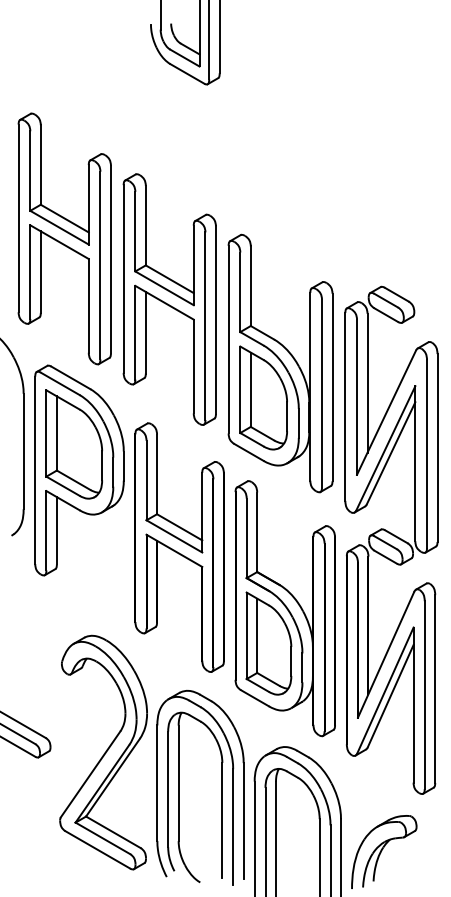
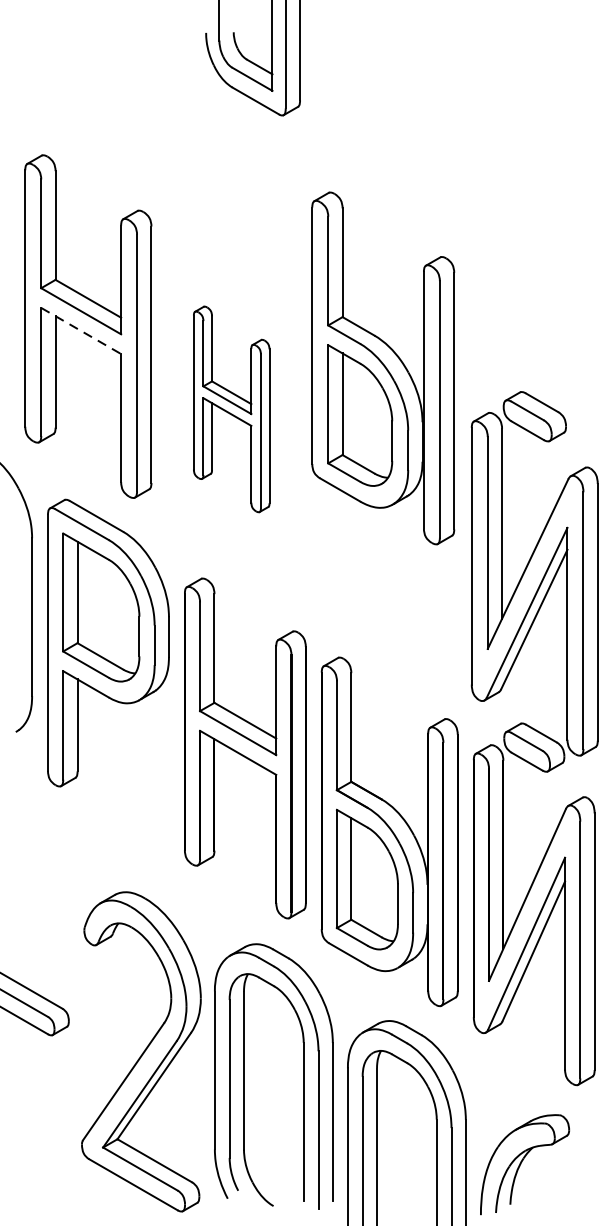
line: (59, 242) -> (81, 331), solid -> dashed
part: (169, 299) -> (231, 409), size x0.6
part: (280, 363) -> (383, 368), moved
part: (103, 752) -> (141, 1051), moved

